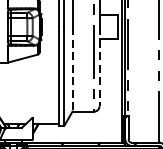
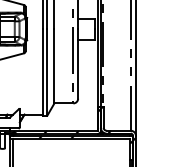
line: (99, 66) -> (78, 63), dashed -> solid
line: (72, 69) -> (54, 66), dashed -> solid

